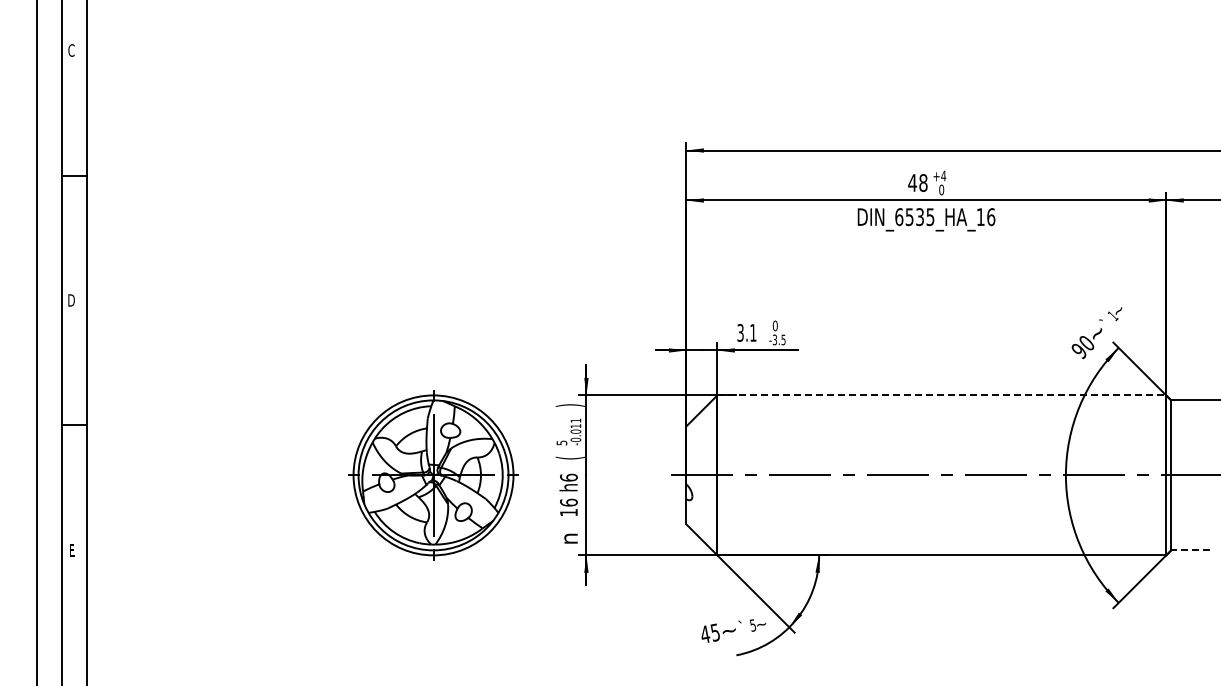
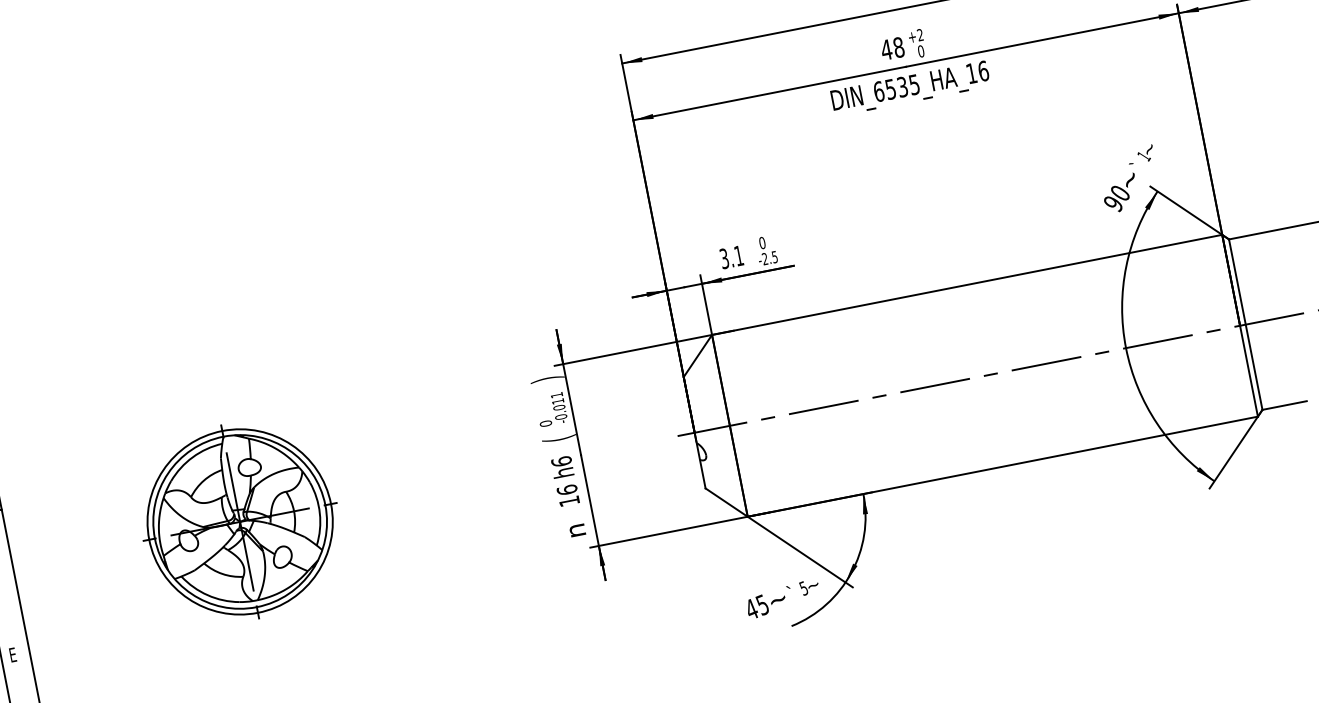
text: (943, 175) -> (920, 34), +4 -> +2
text: (774, 340) -> (764, 259), -3.5 -> -2.5
line: (942, 395) -> (967, 284), dashed -> solid
text: (561, 442) -> (545, 423), 5 -> 0
part: (433, 475) -> (240, 522), moved
line: (1190, 550) -> (1284, 405), dashed -> solid

